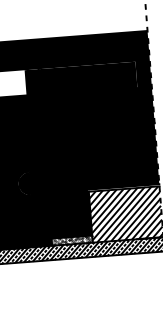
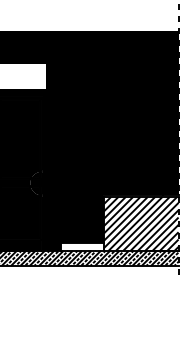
hatch: (71, 240) -> (81, 246), removed

